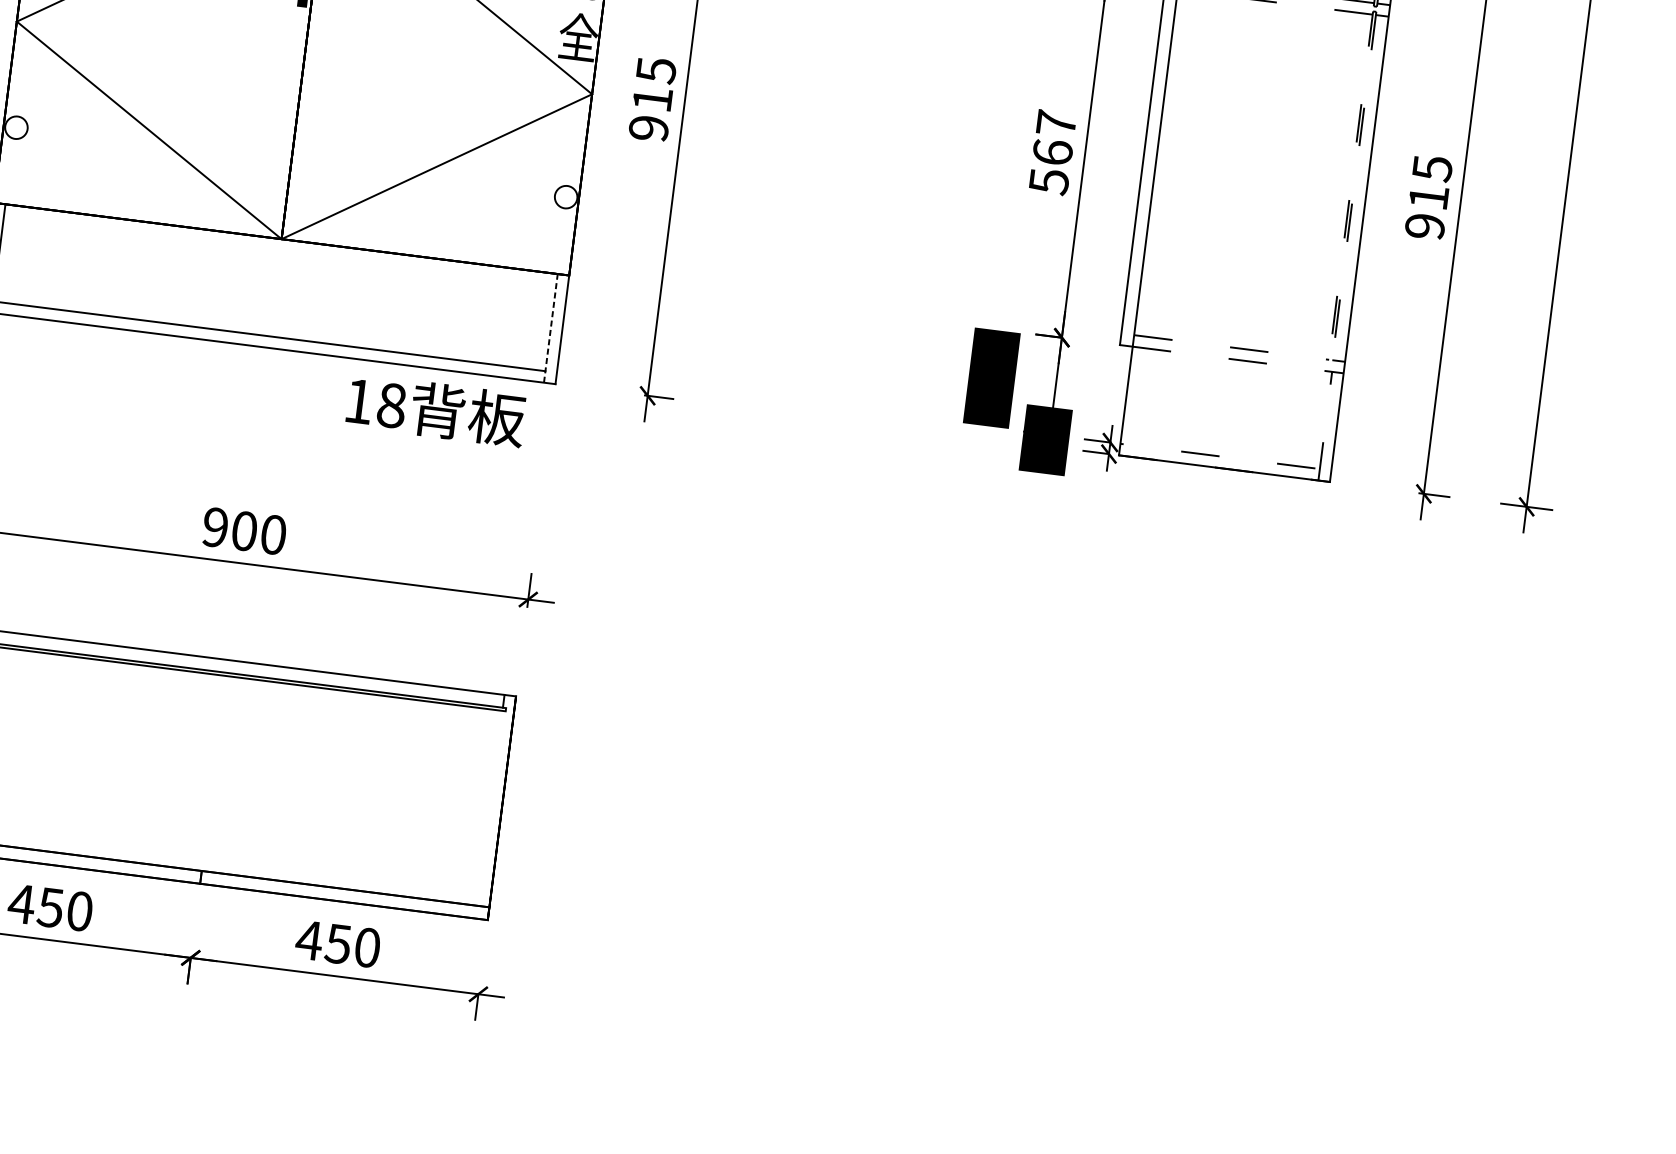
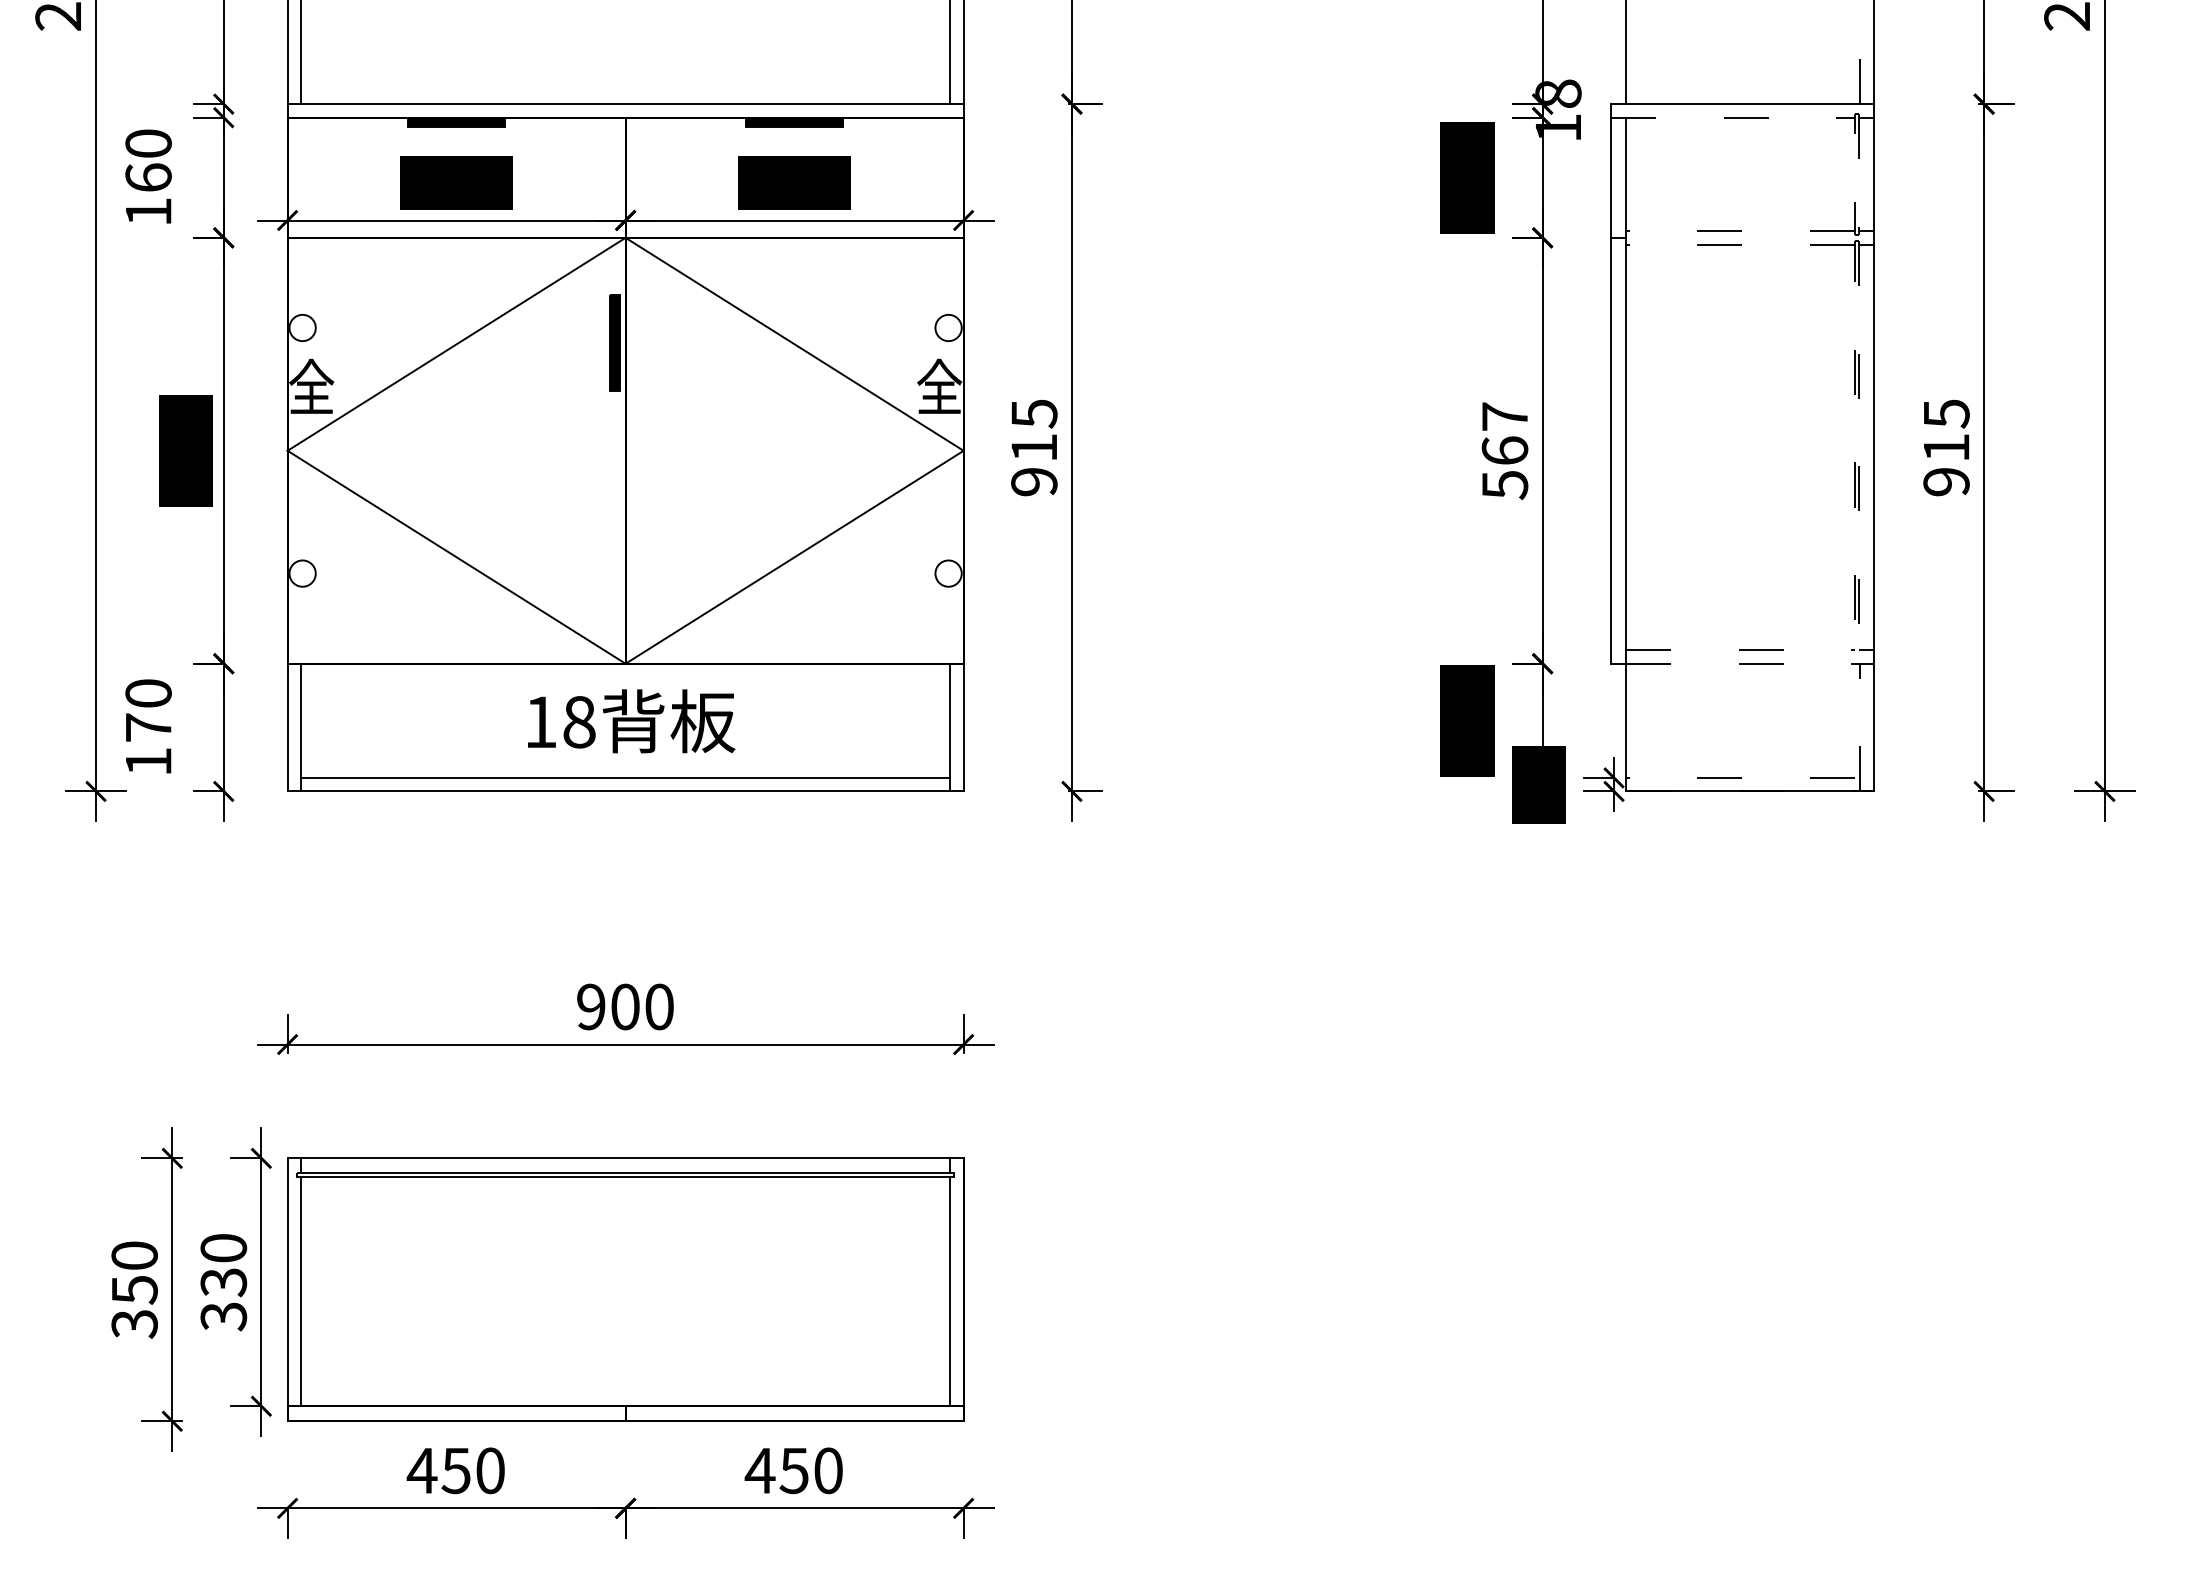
line: (551, 328) -> (950, 727), dashed -> solid
text: (436, 410) -> (631, 721), moved
line: (490, 808) -> (950, 1291), added

